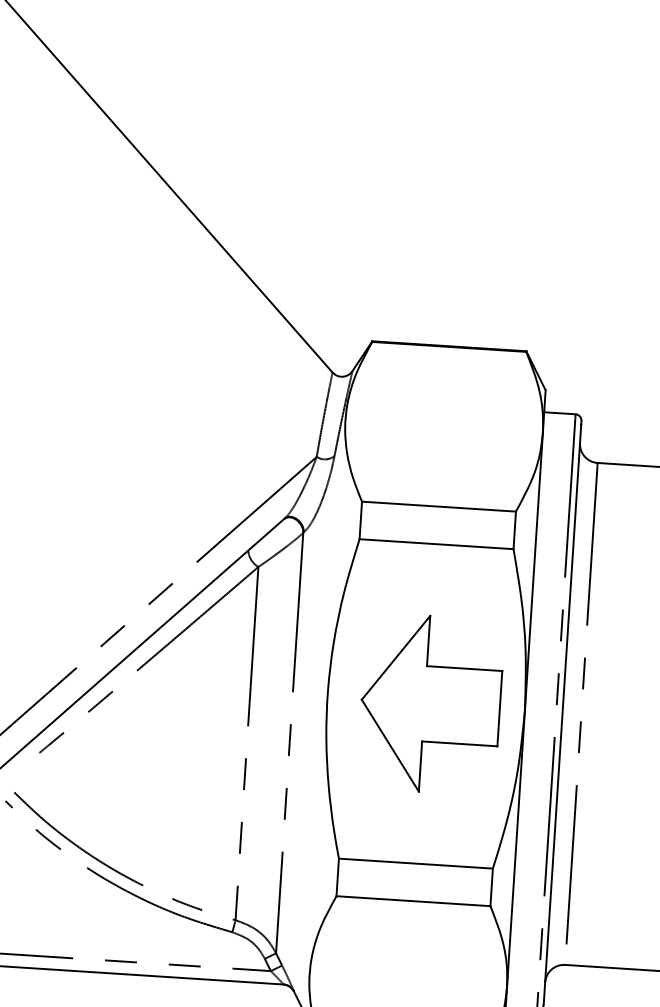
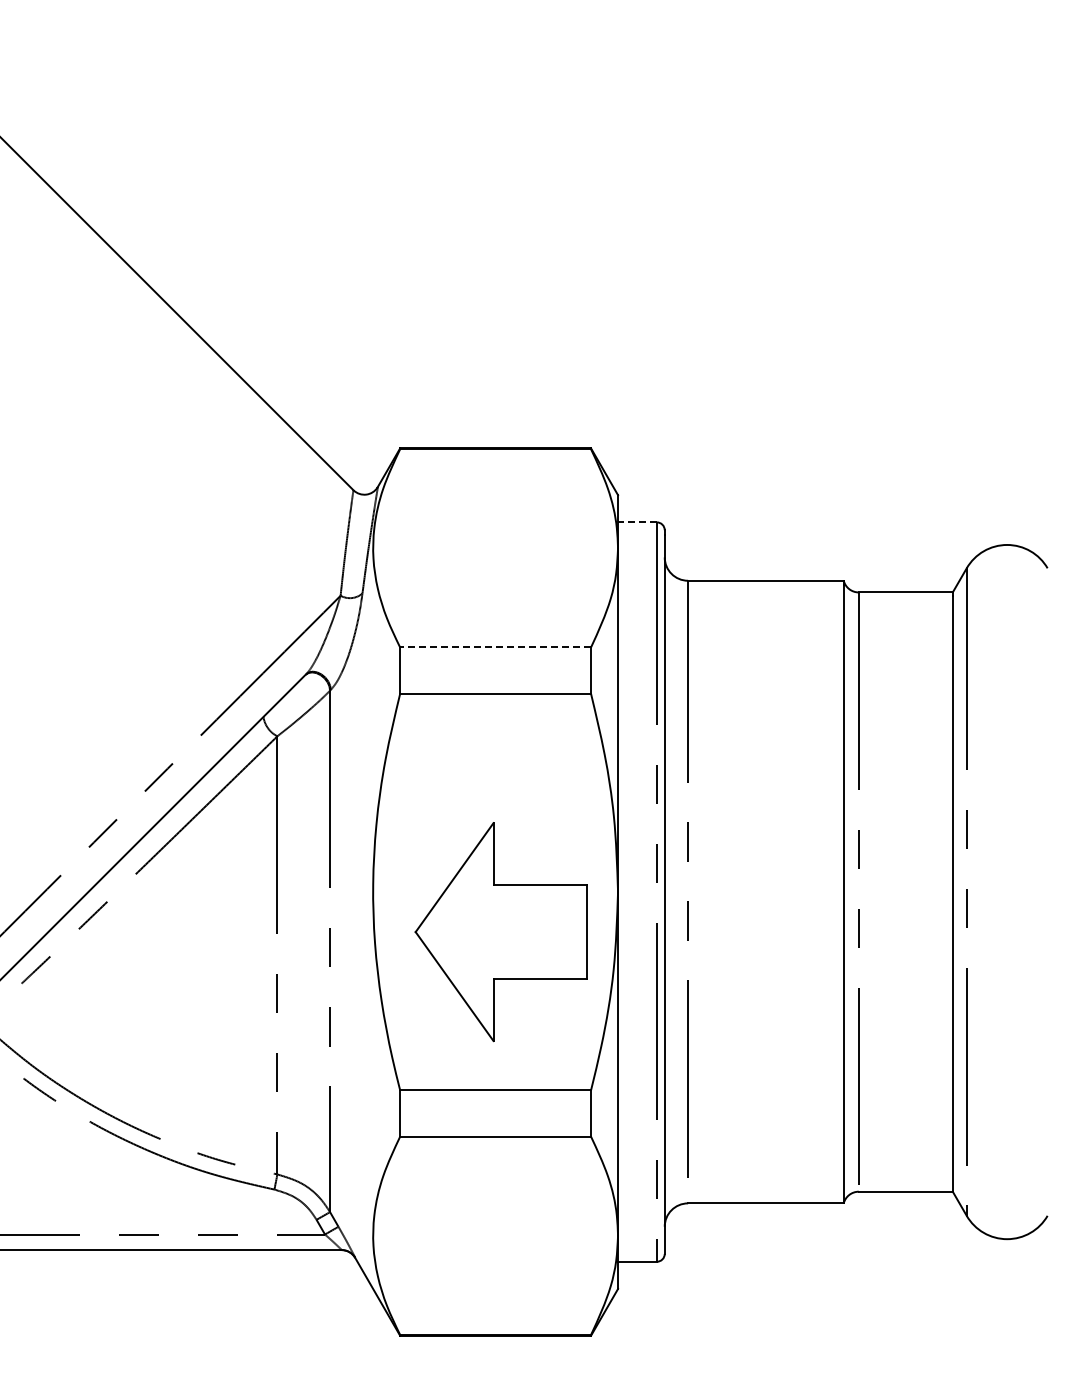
line: (559, 413) -> (637, 522), solid -> dashed
line: (438, 506) -> (495, 647), solid -> dashed
part: (430, 704) -> (500, 932), moved

